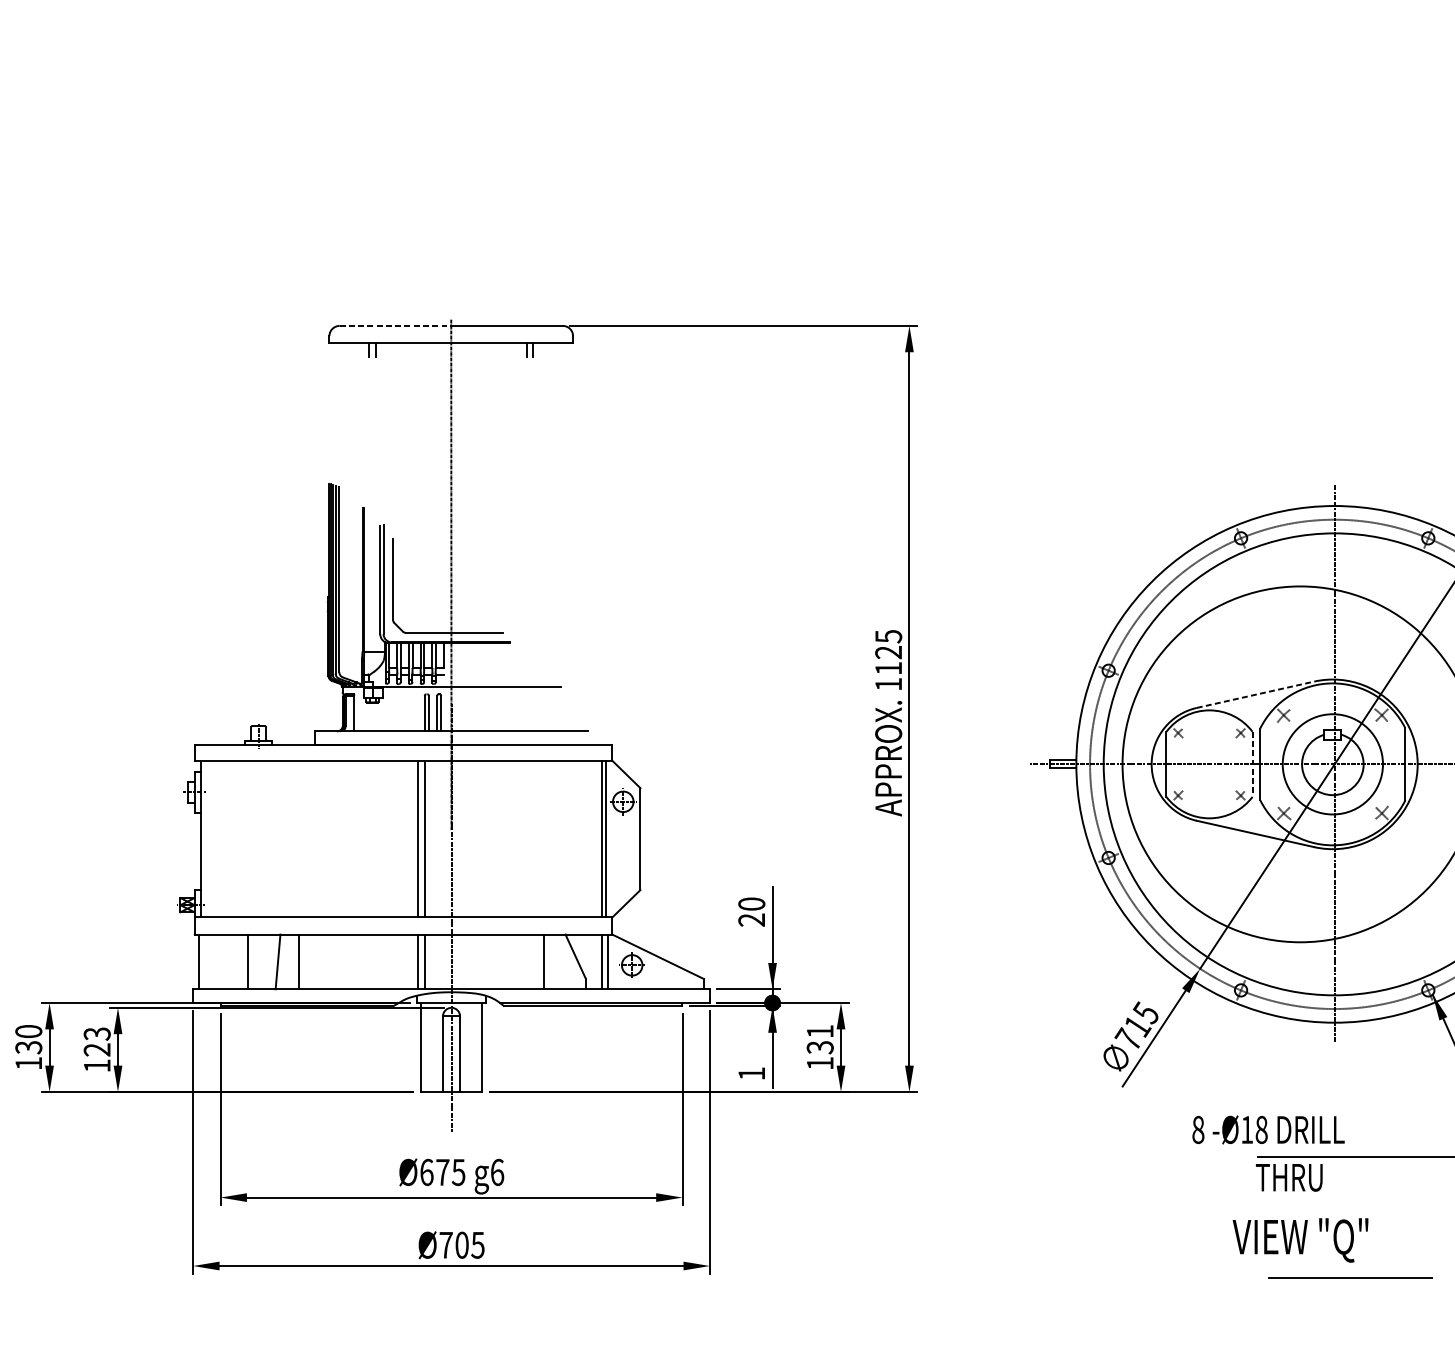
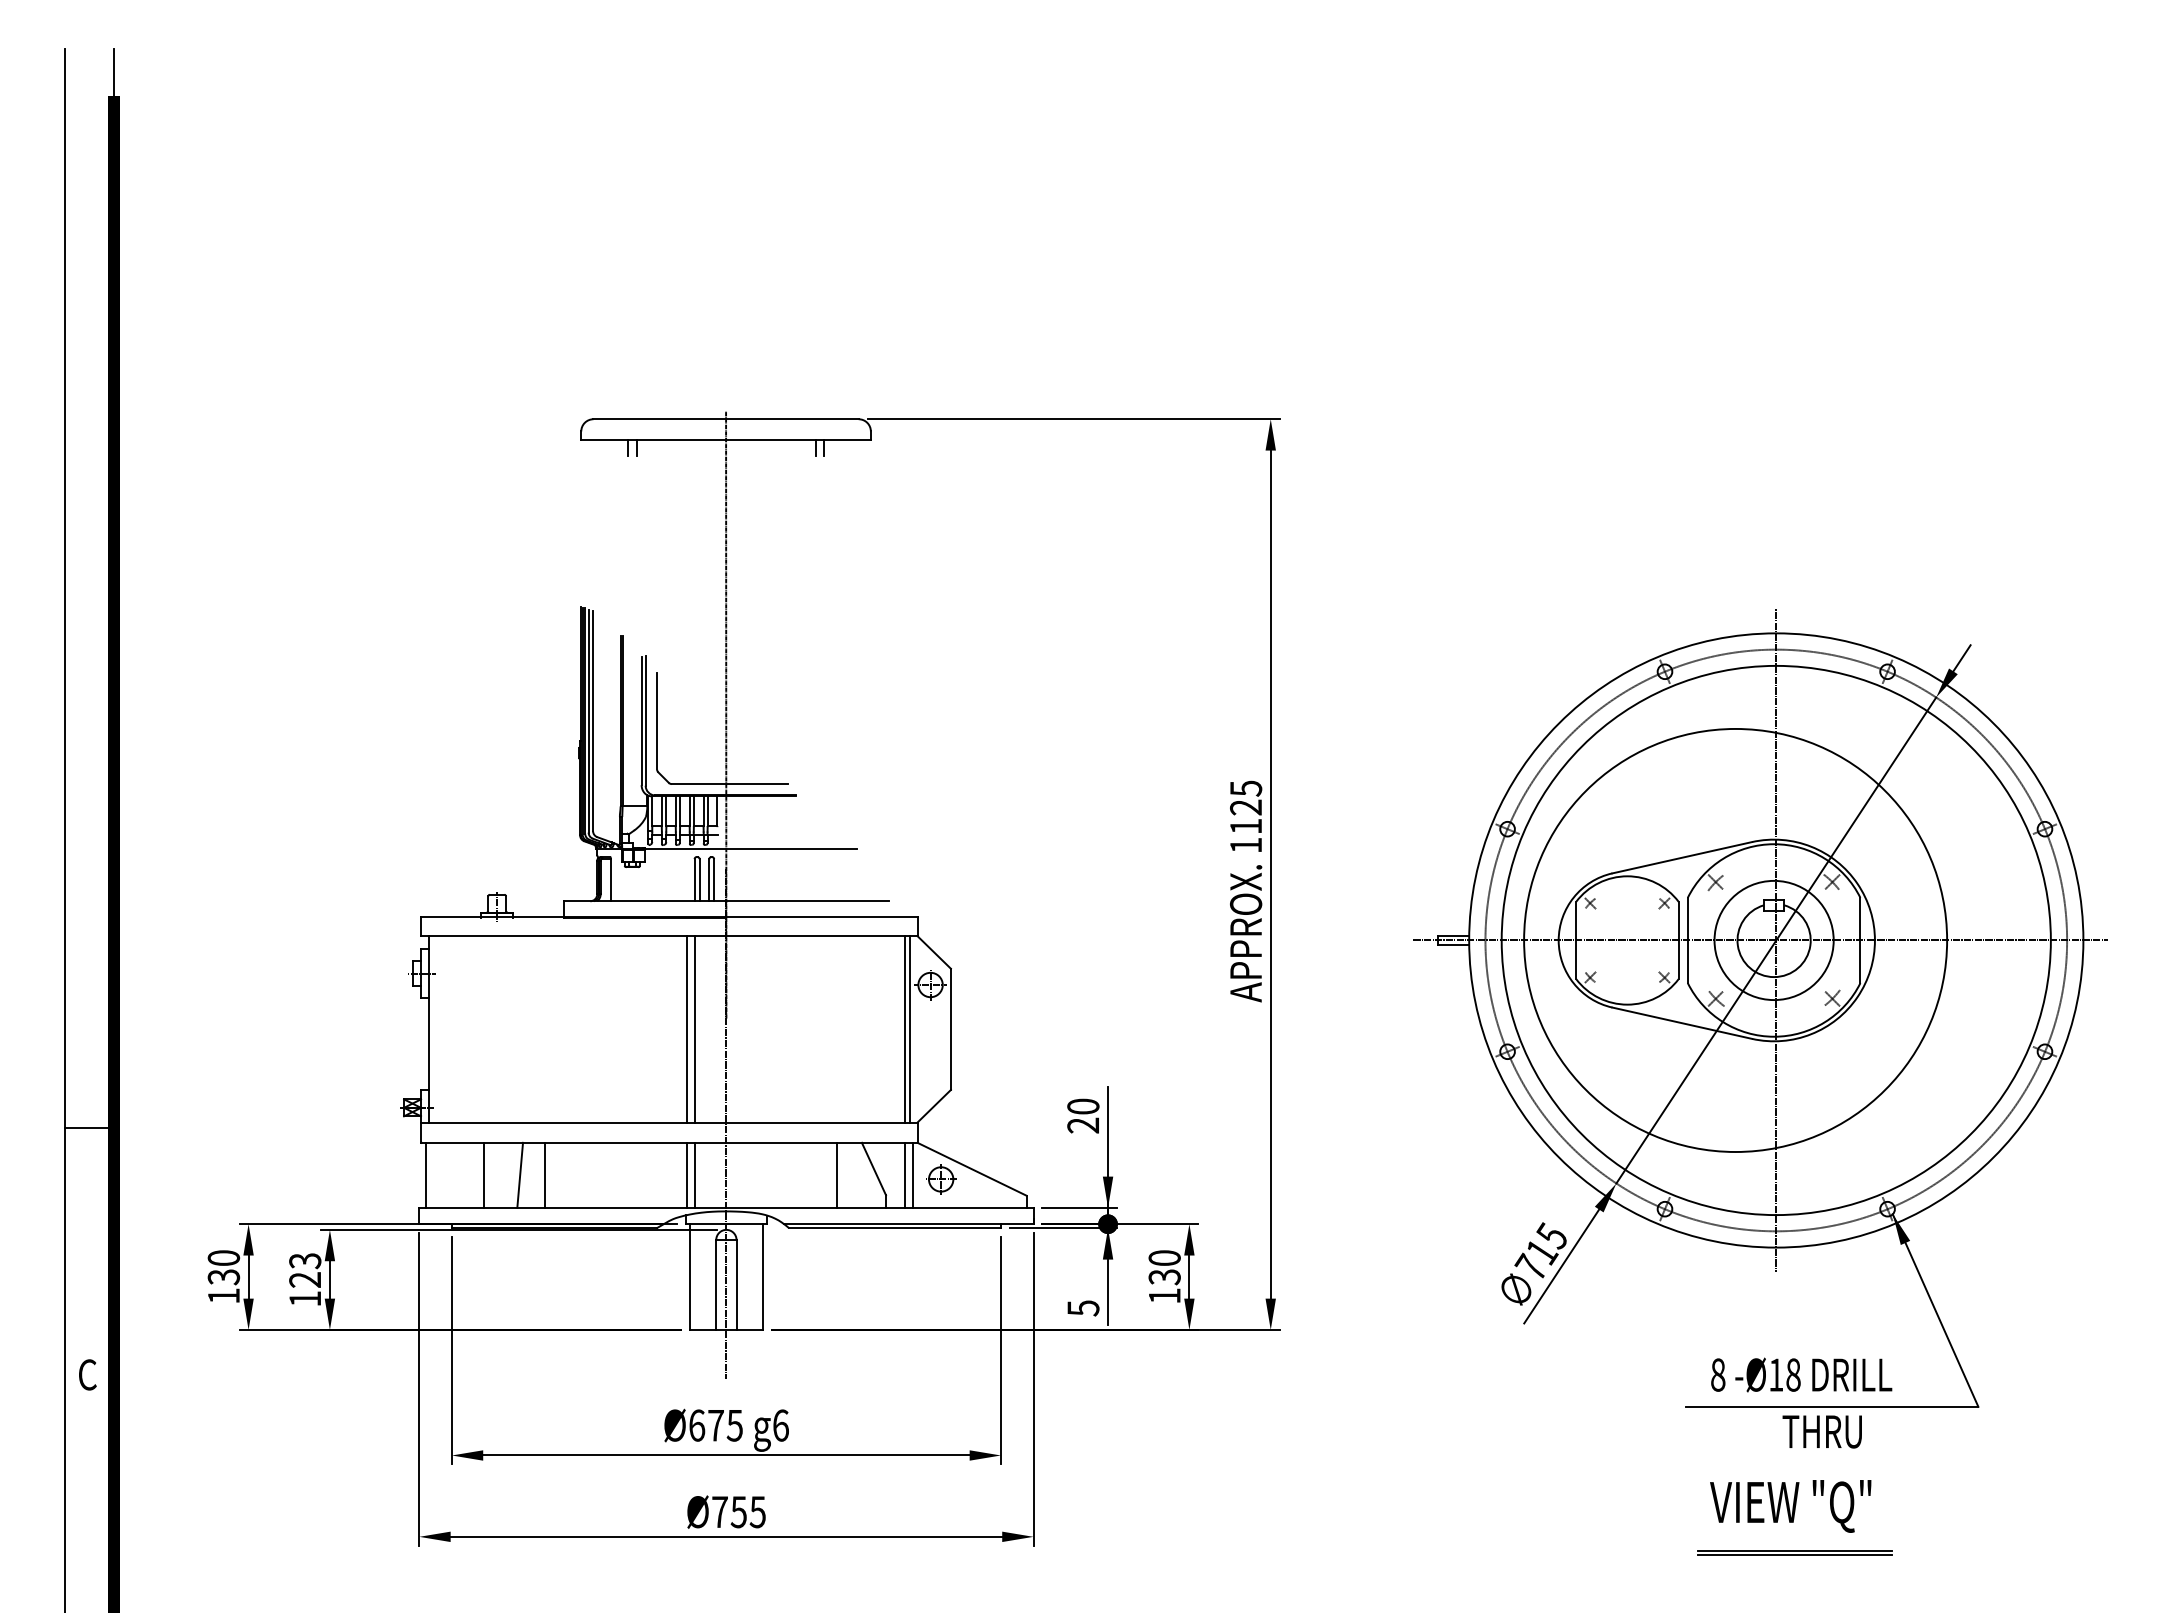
line: (396, 326) -> (660, 419), dashed -> solid
line: (1255, 694) -> (1682, 857), dashed -> solid
line: (1252, 764) -> (1678, 940), dashed -> solid
text: (820, 1031) -> (1164, 1257), 131 -> 130
text: (751, 1073) -> (1083, 1308), 1 -> 5
text: (1268, 1129) -> (1801, 1374), moved
text: (1288, 1177) -> (1821, 1431), moved
text: (1300, 1240) -> (1790, 1506), moved
text: (461, 1245) -> (738, 1512), Ø705 -> Ø755
line: (1350, 1281) -> (1794, 1555), added

